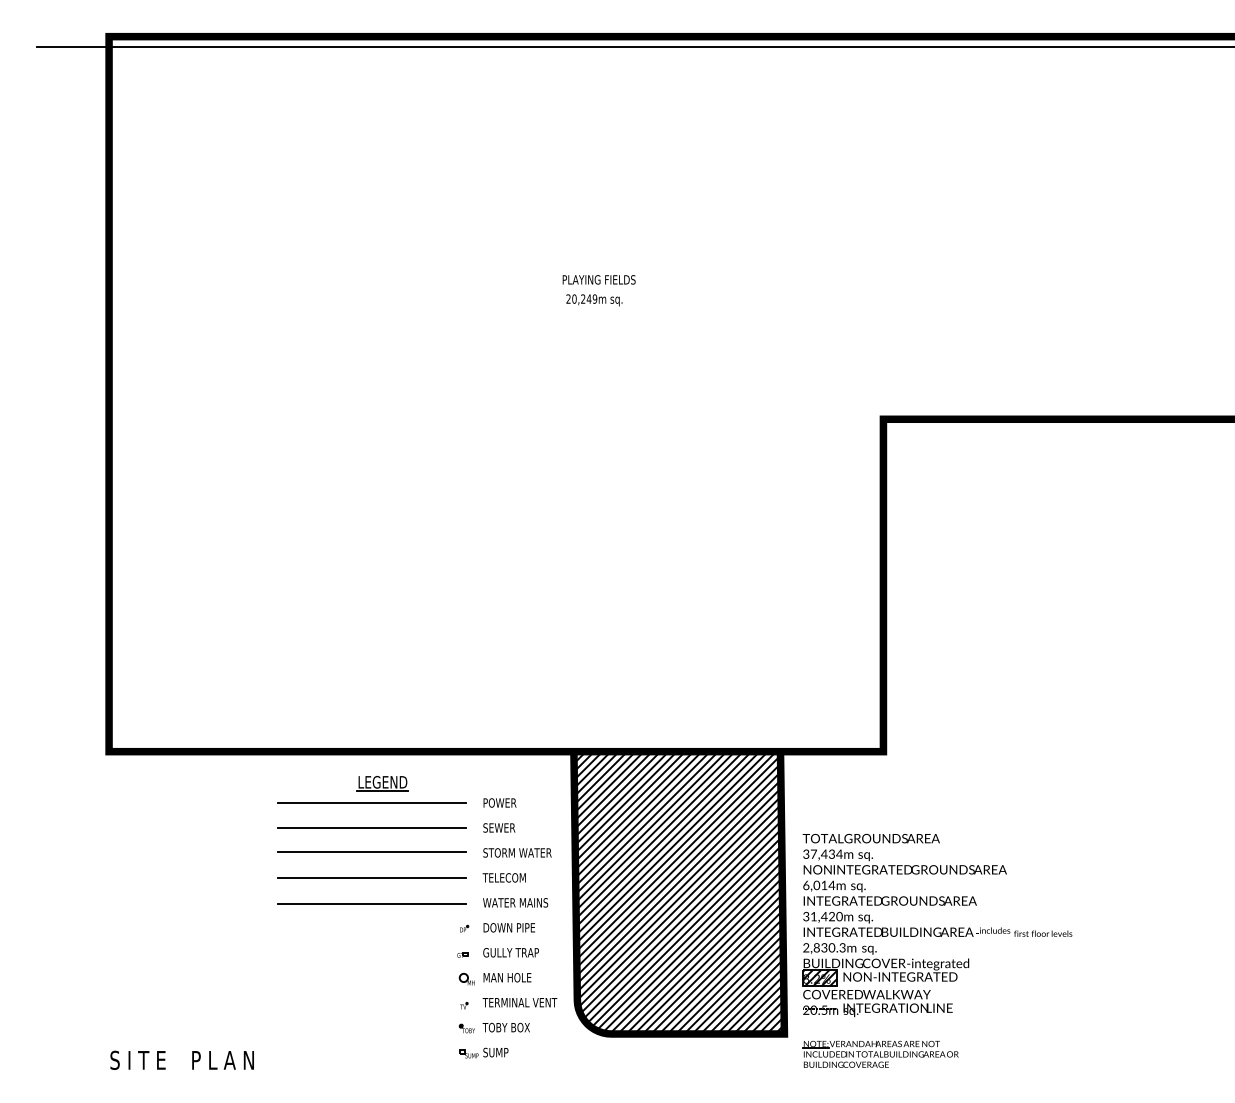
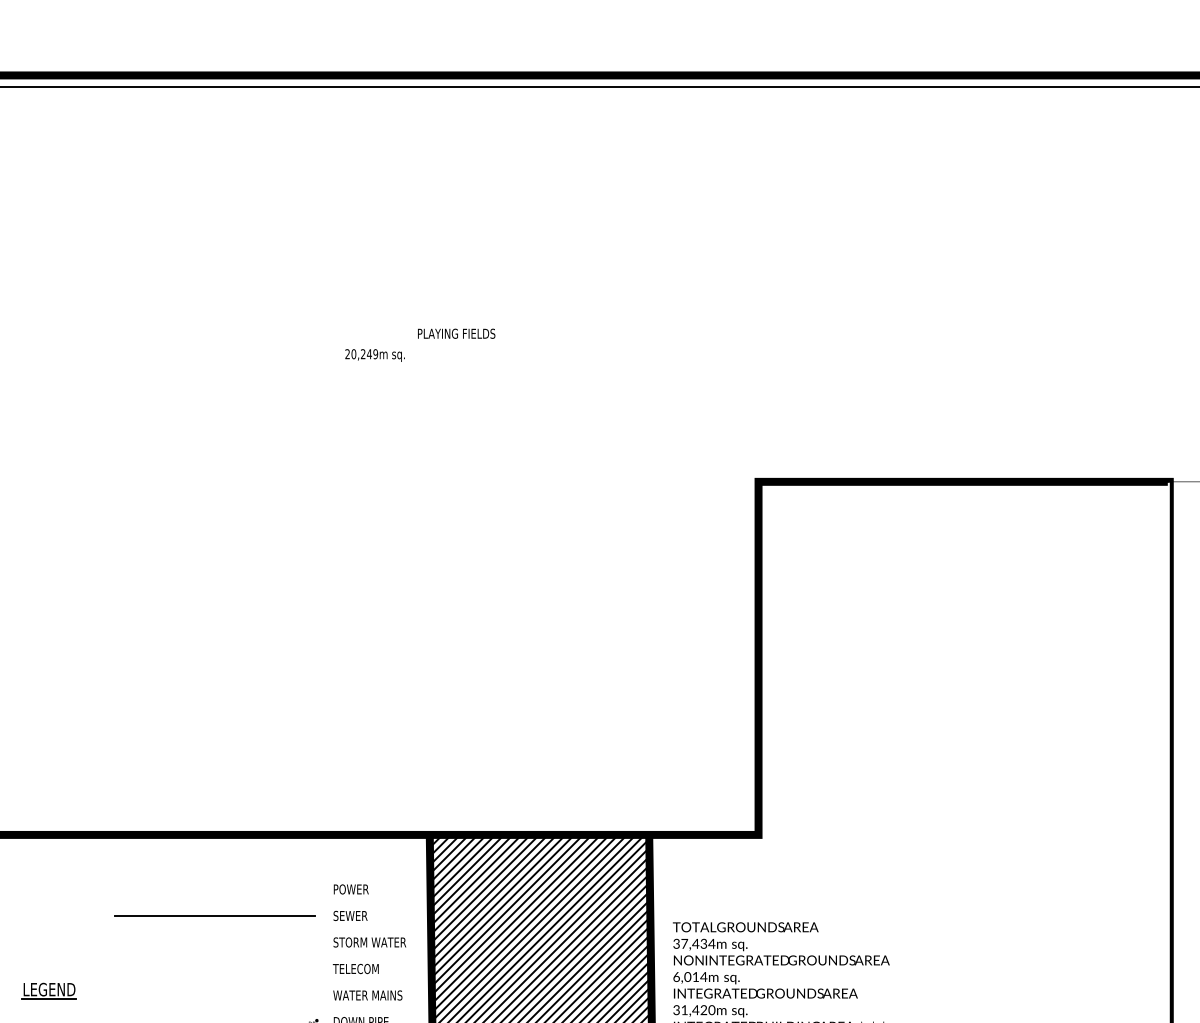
text: (594, 300) -> (375, 355), moved
part: (382, 783) -> (49, 990), moved
line: (371, 802) -> (214, 888), removed
line: (371, 852) -> (214, 942), removed
line: (371, 878) -> (214, 969), removed
line: (371, 903) -> (214, 996), removed

